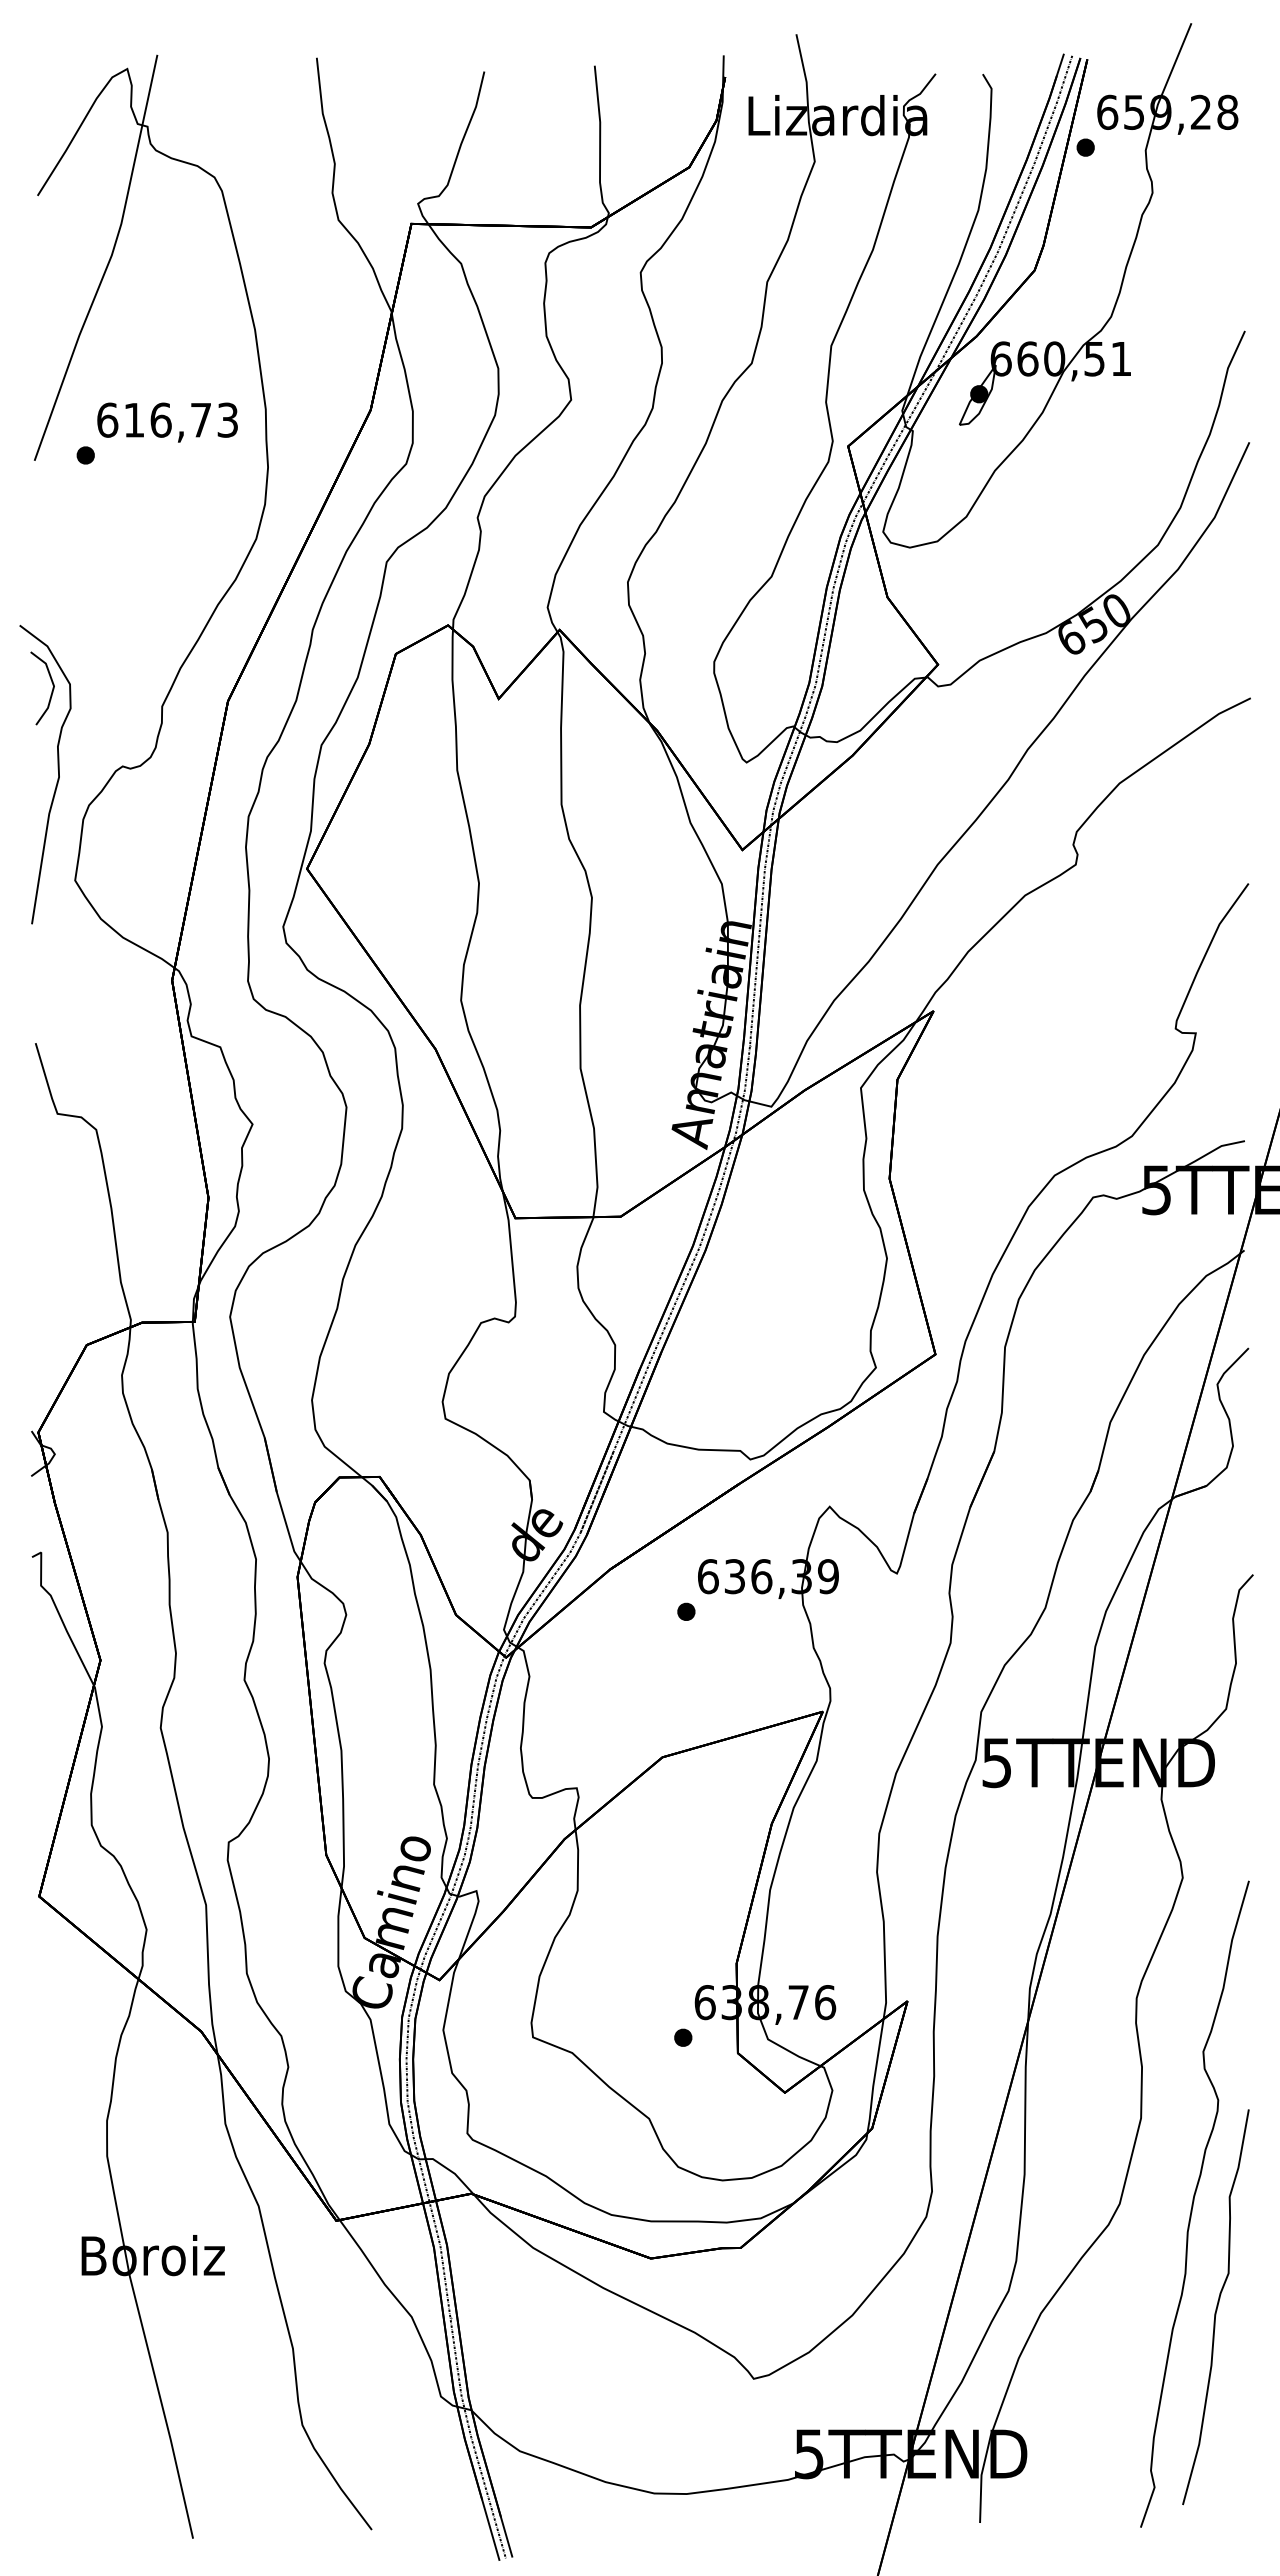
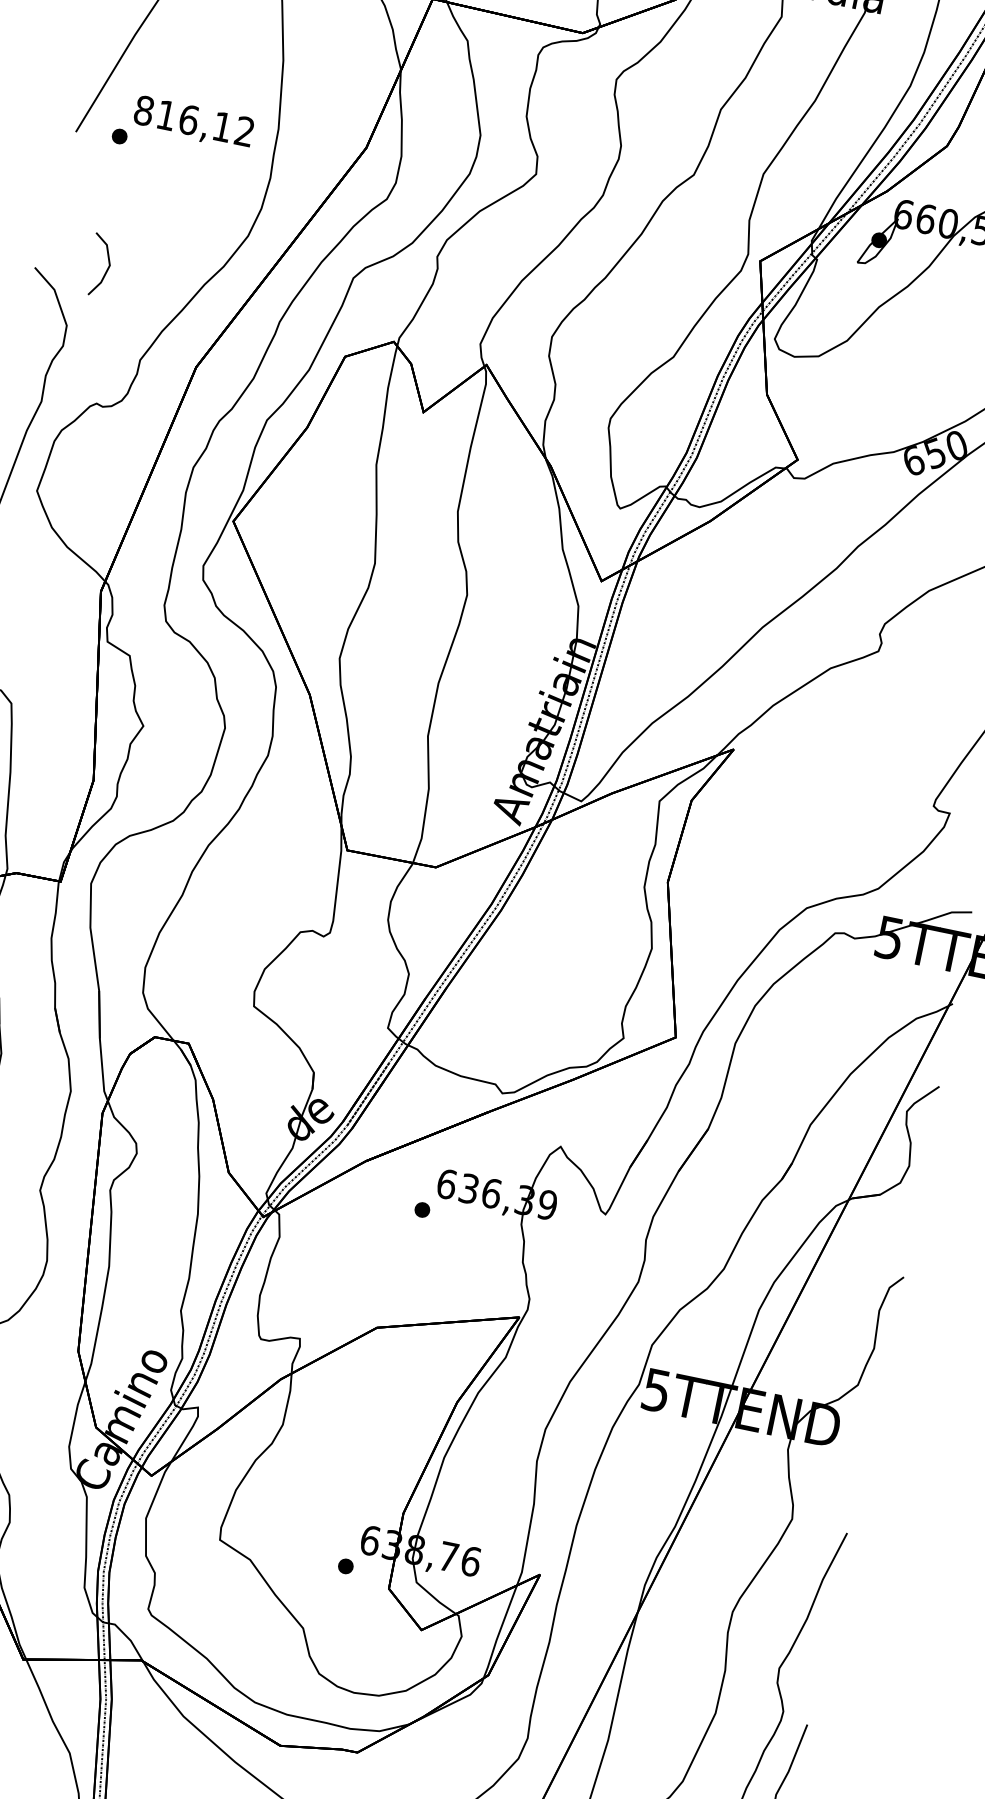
text: (167, 419) -> (194, 120), 616,73 -> 816,12
line: (51, 691) -> (106, 269), moved

